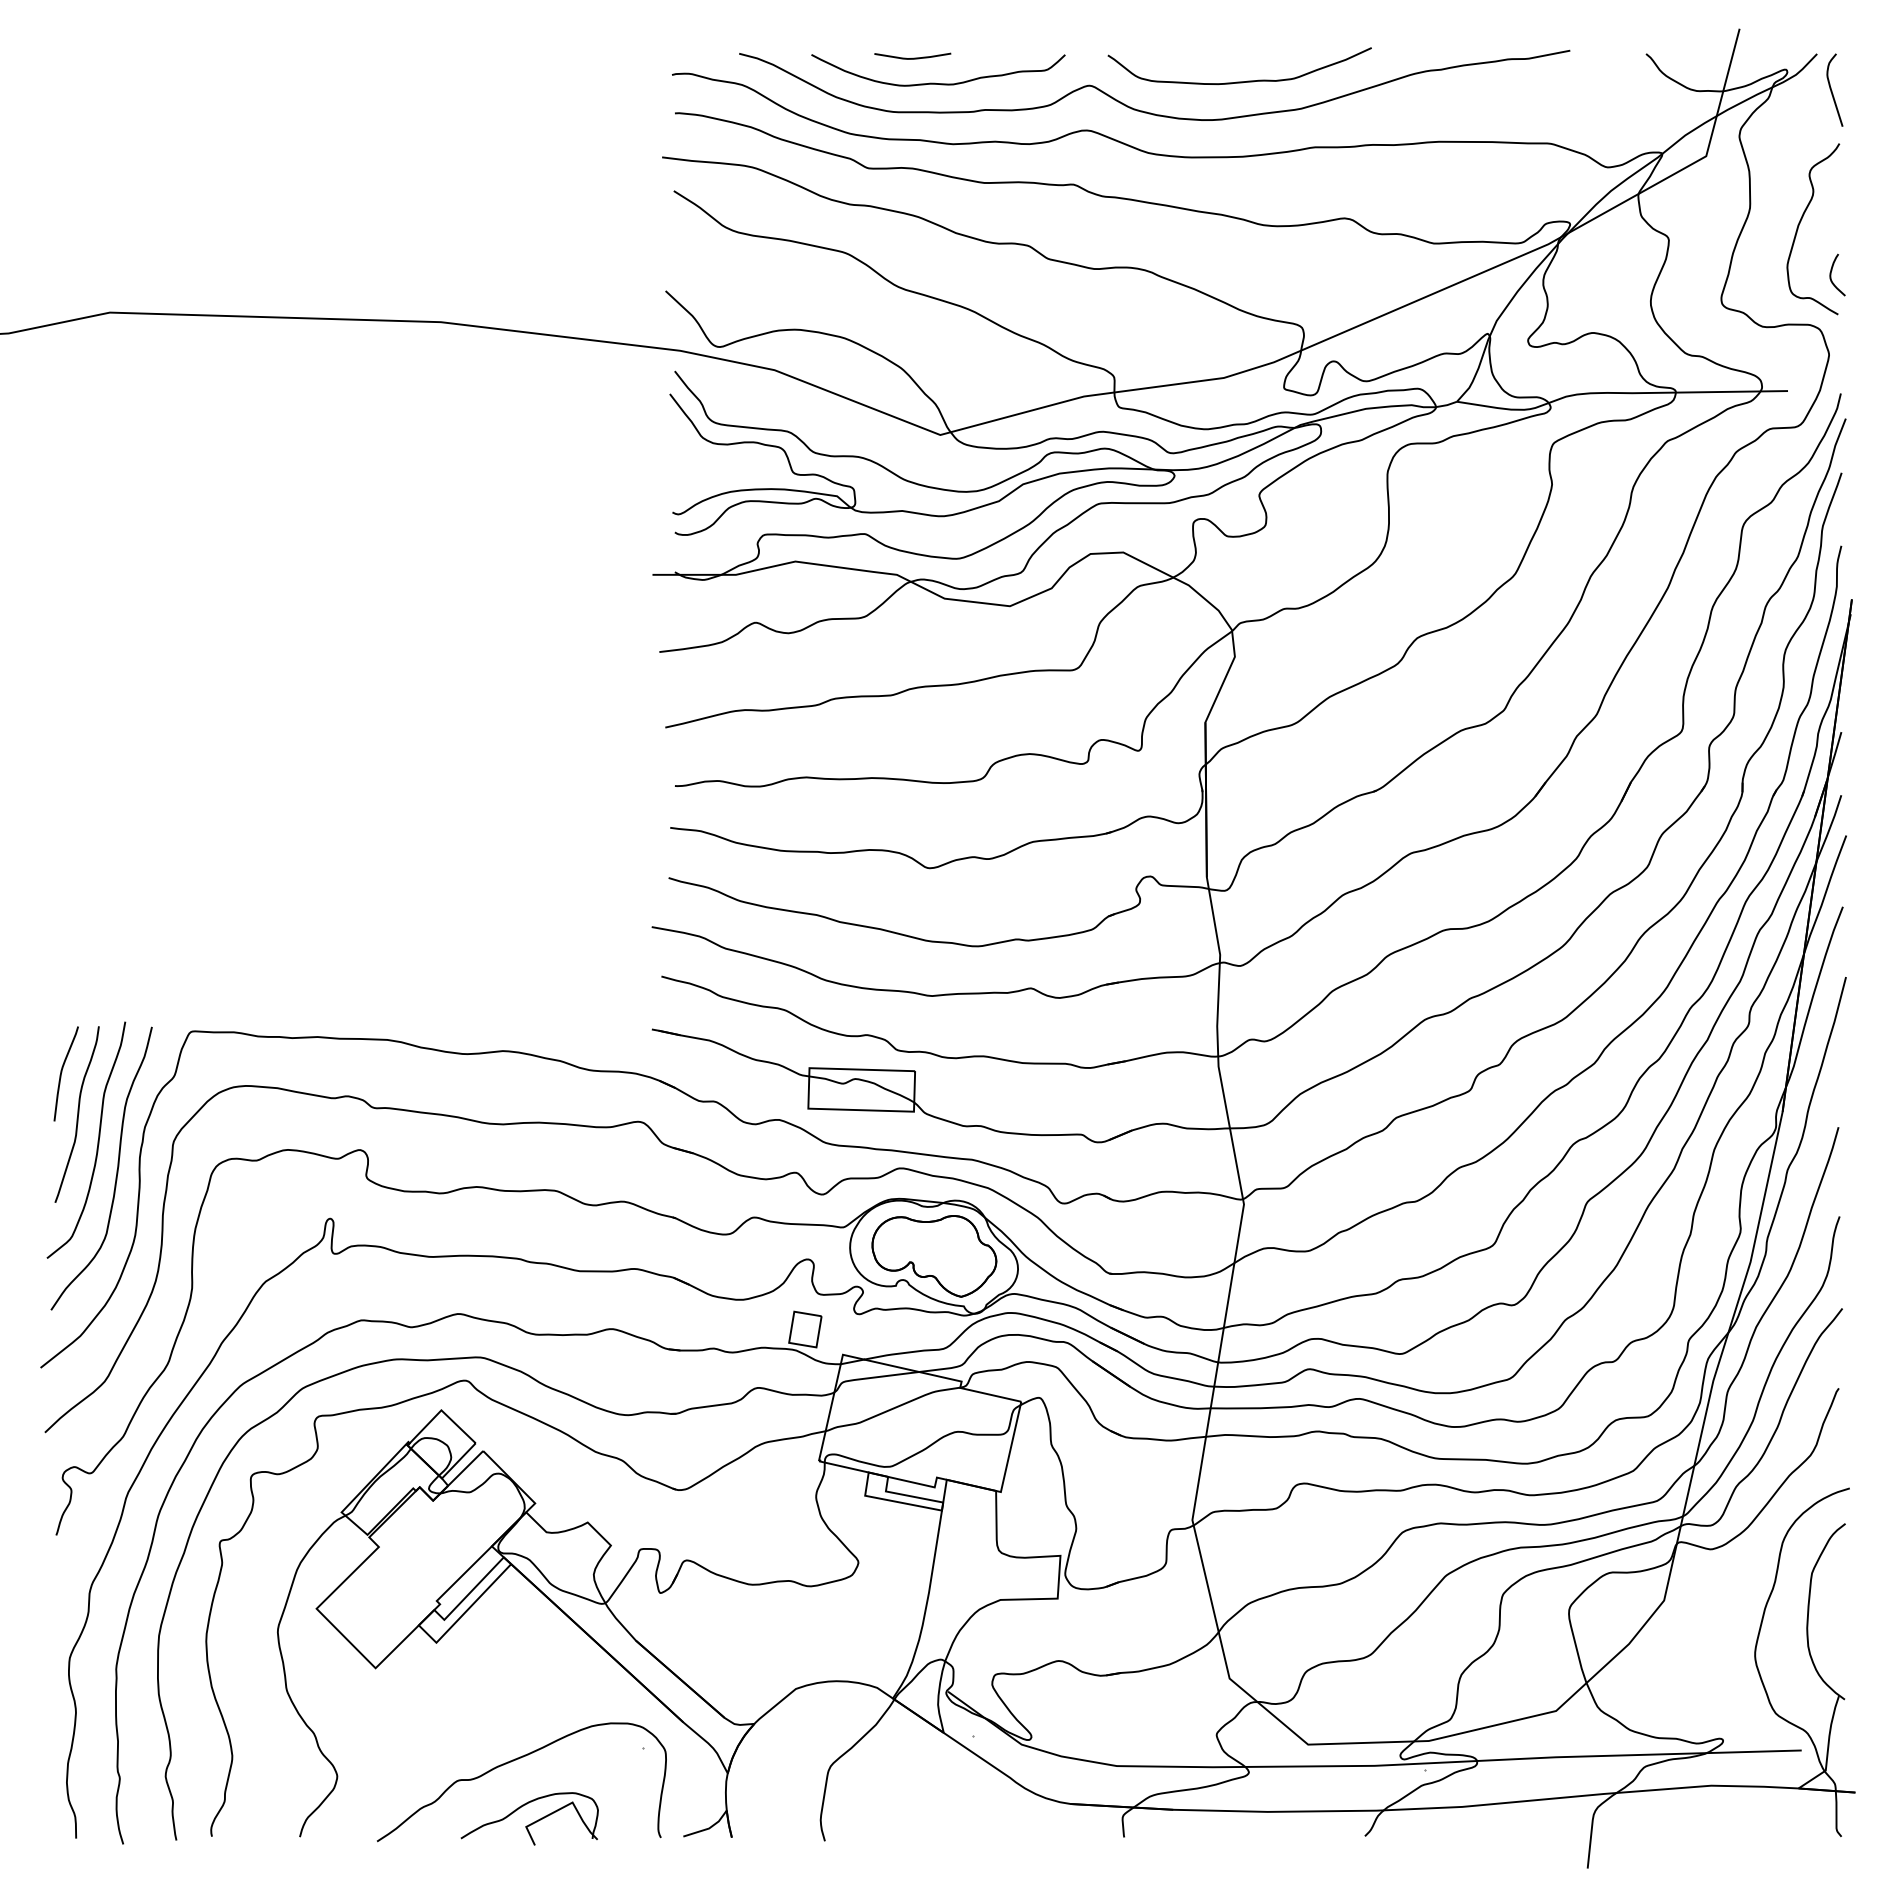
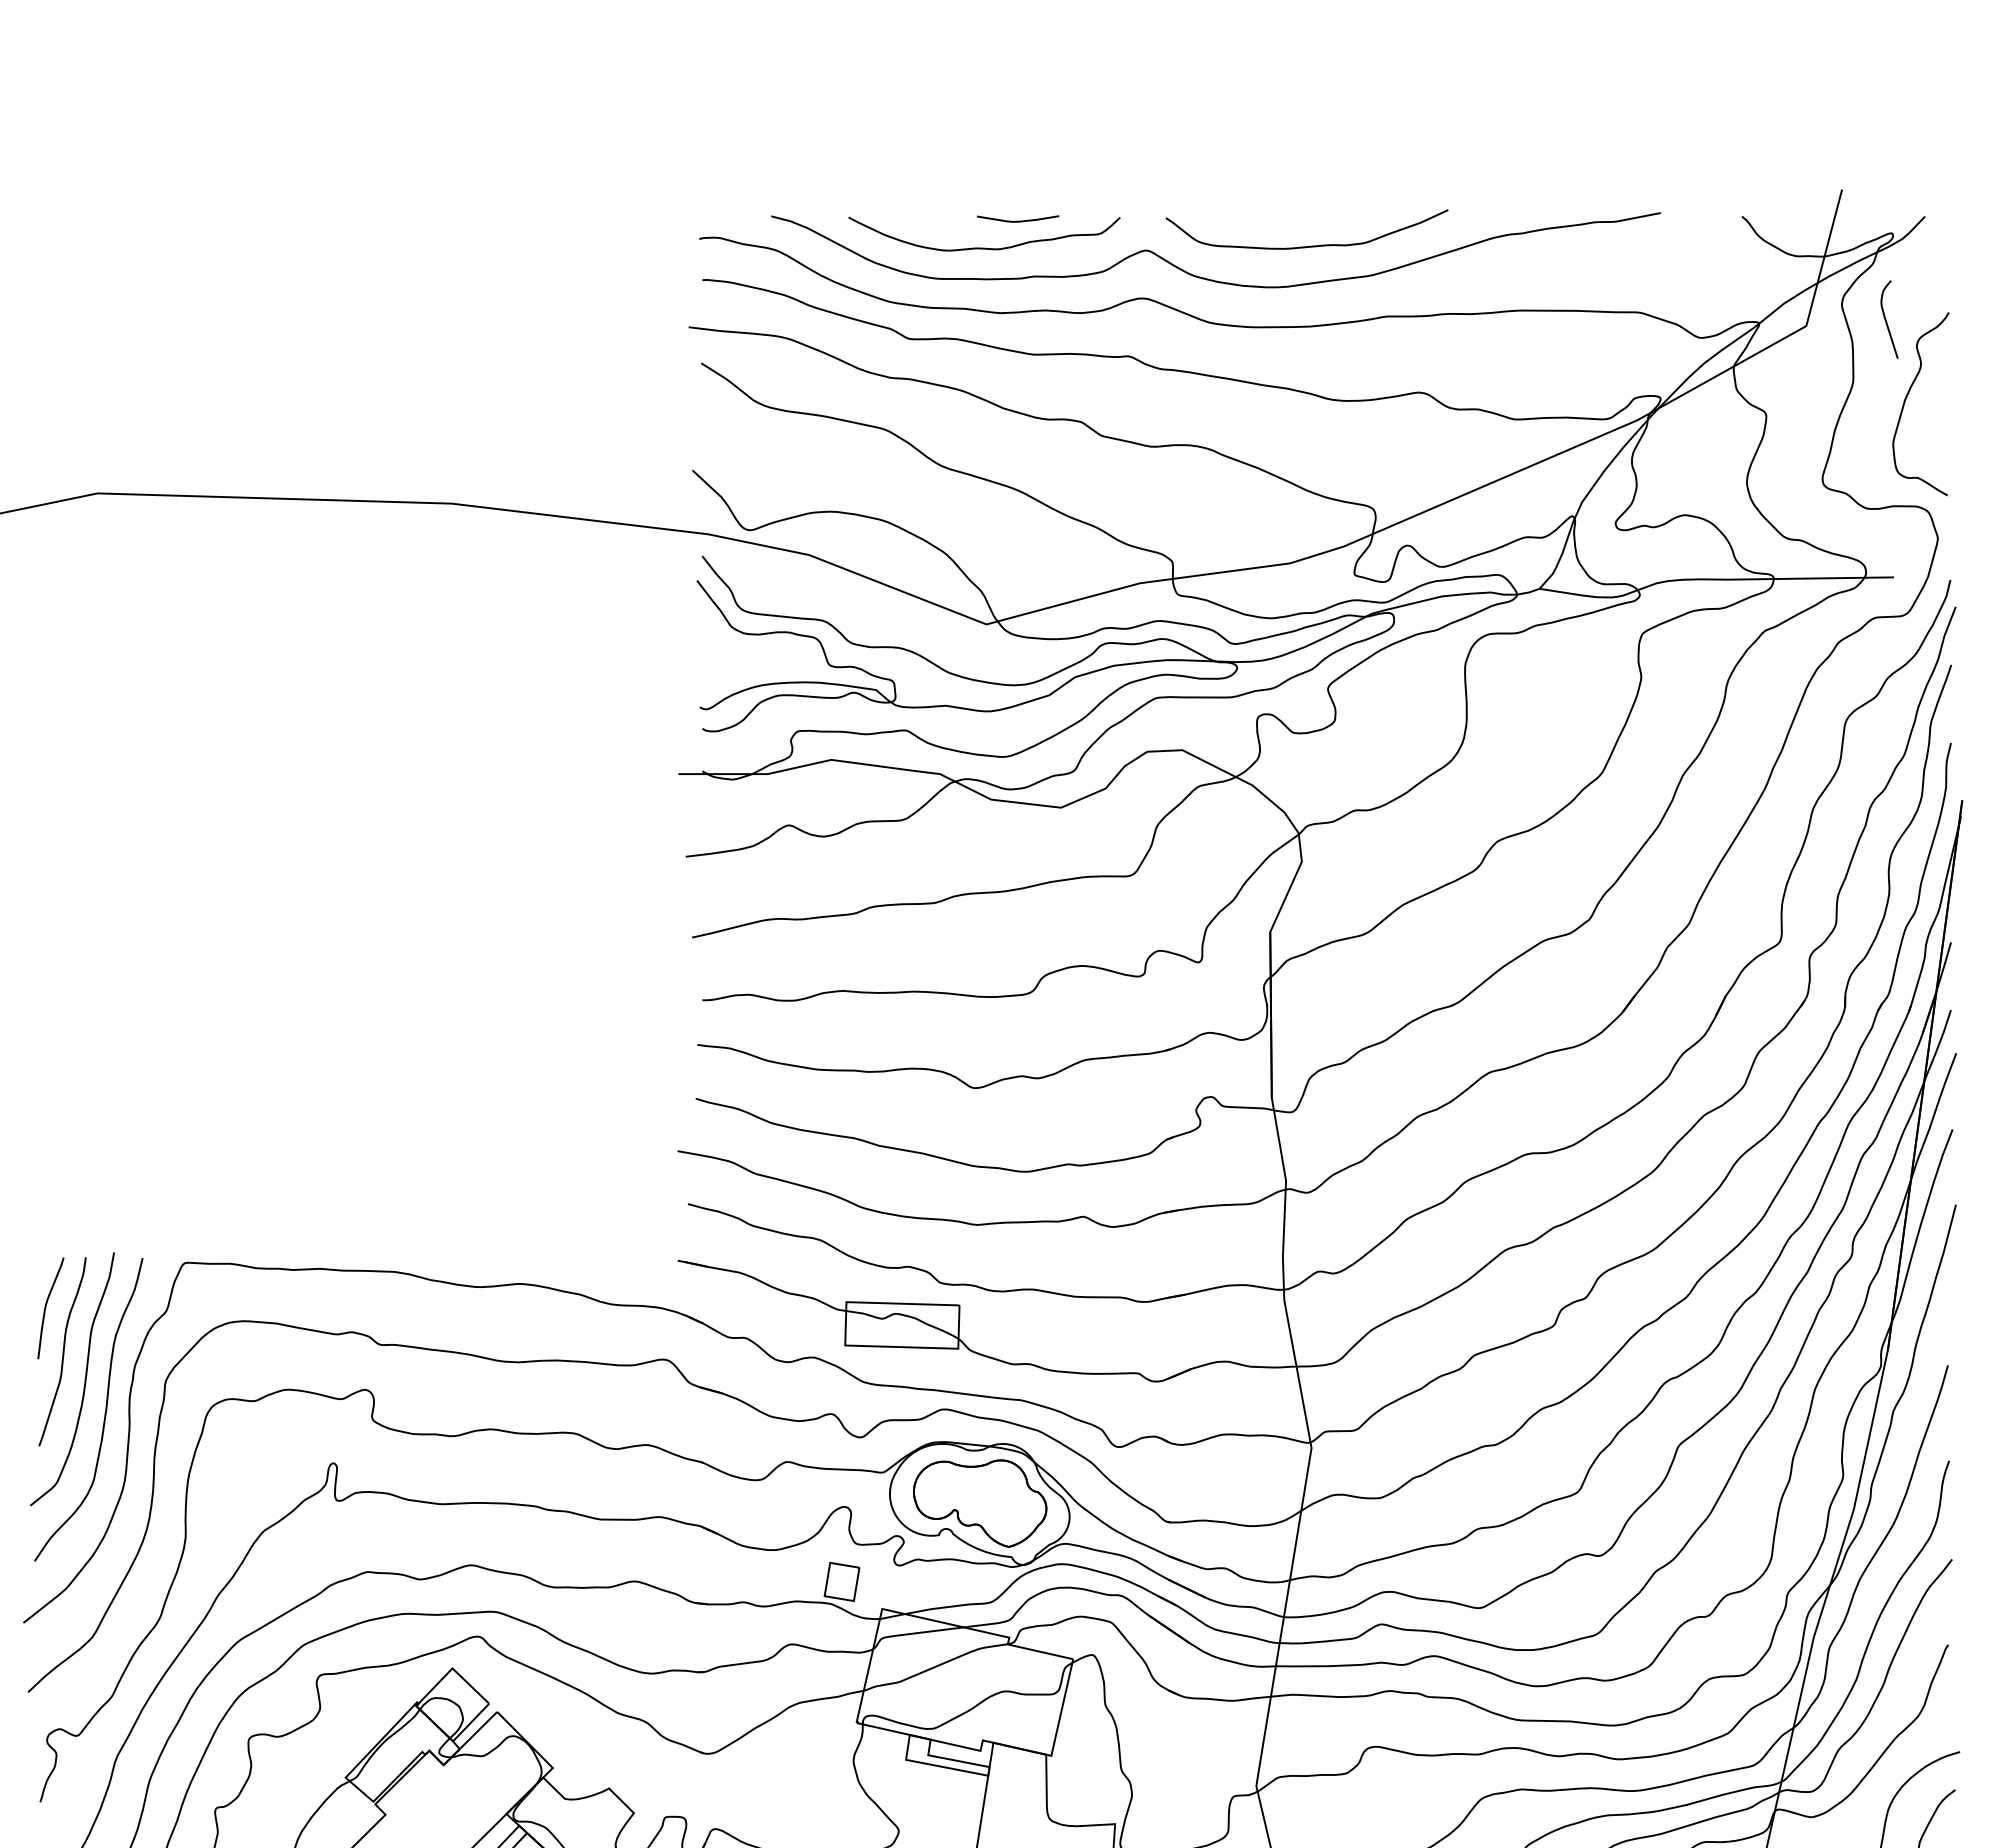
curve: (912, 57) -> (1017, 220), moved
curve: (1832, 90) -> (1886, 319), moved
curve: (1831, 274) -> (1940, 452), removed

